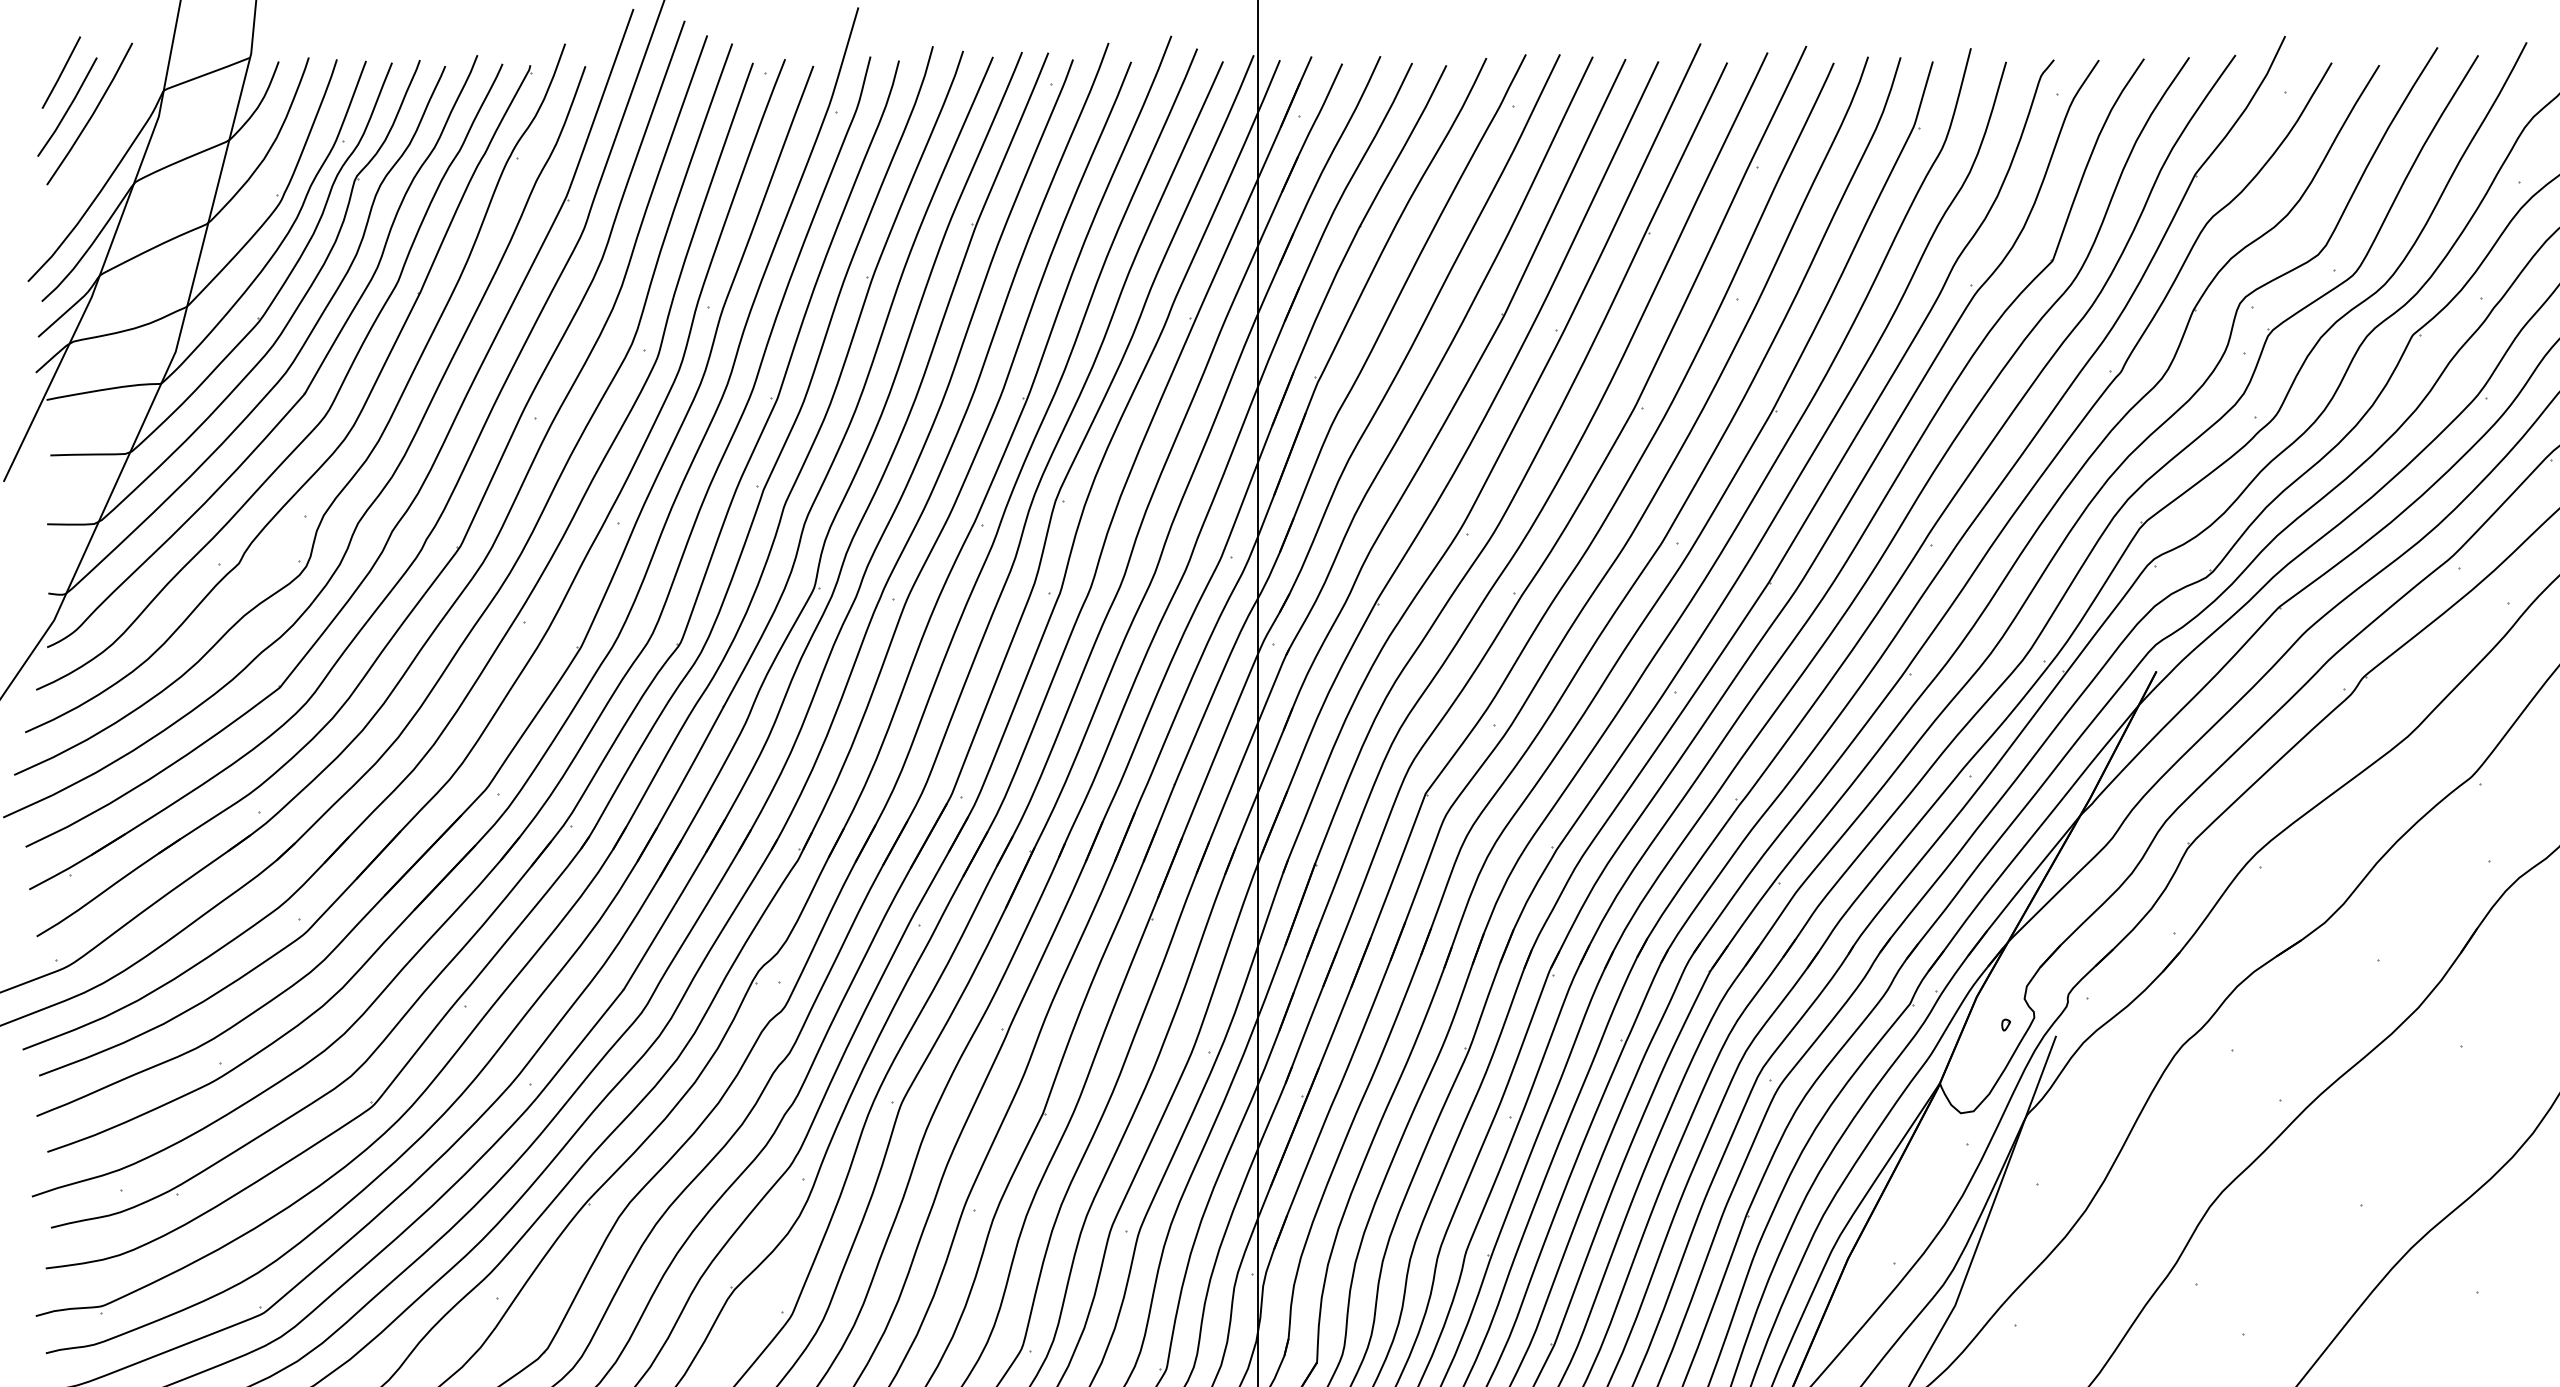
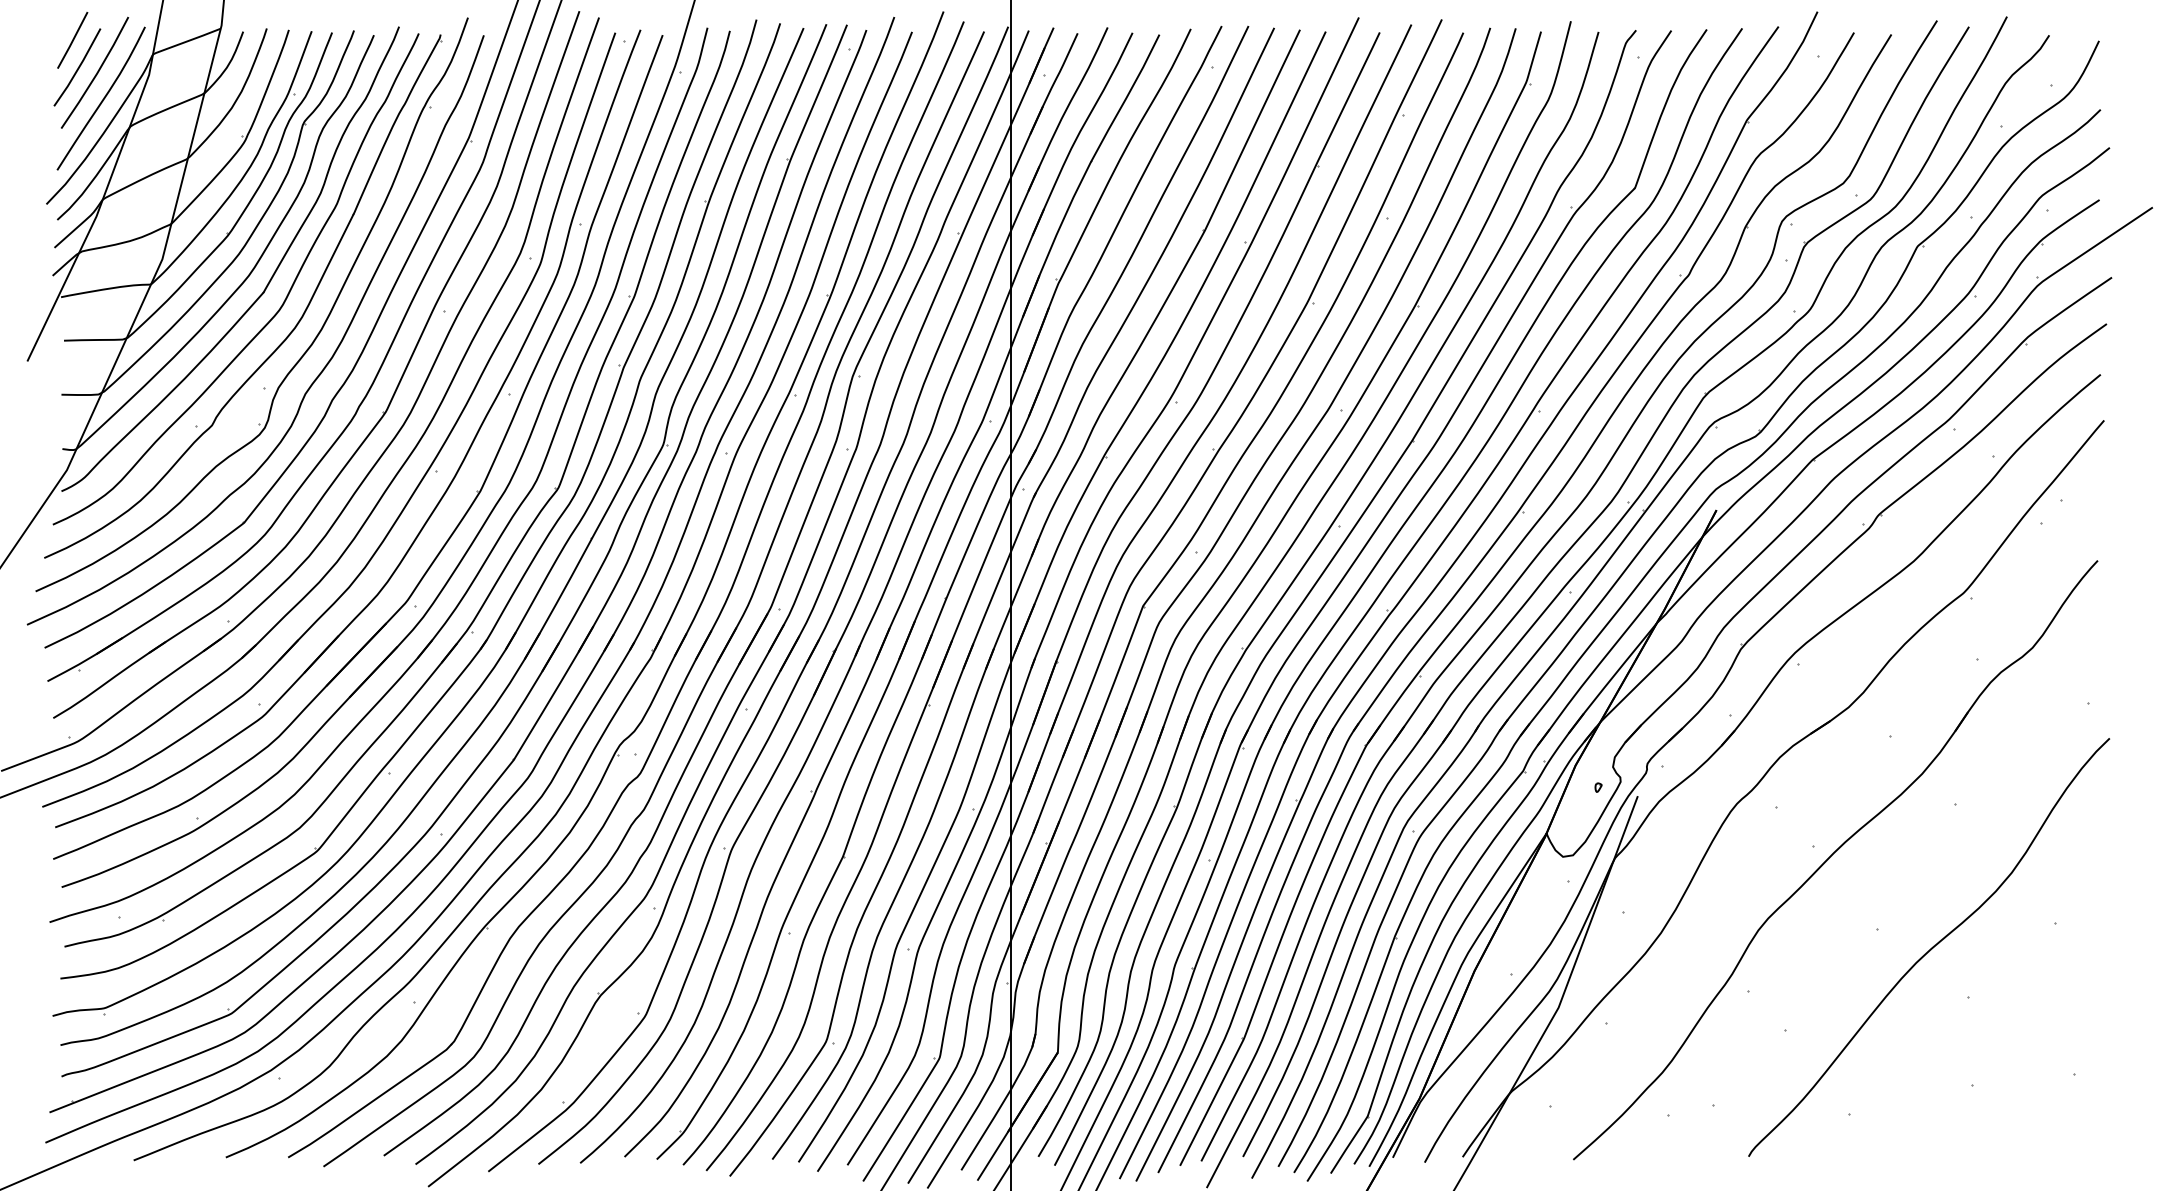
curve: (99, 148) -> (102, 99), added

